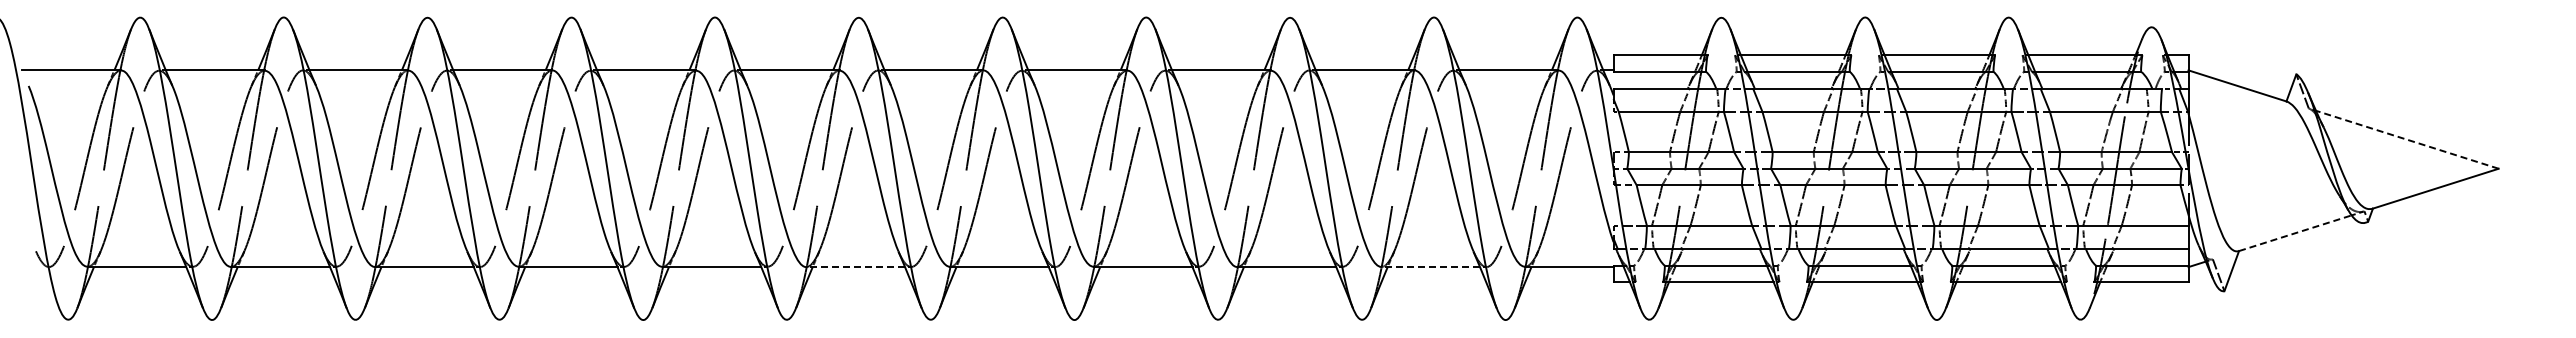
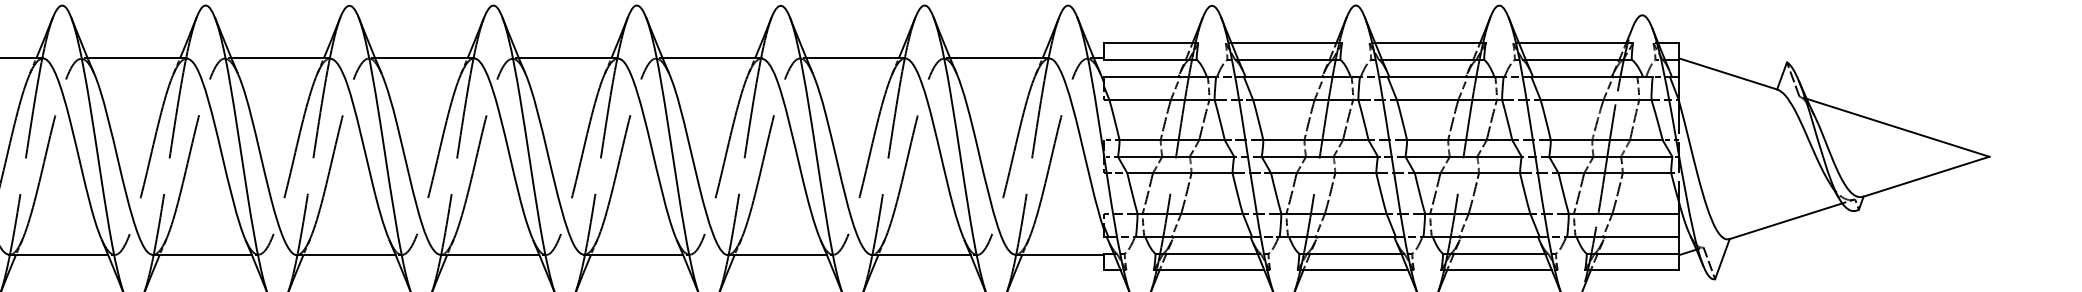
line: (2407, 139) -> (1898, 127), dashed -> solid
line: (2295, 233) -> (1786, 221), dashed -> solid
line: (855, 267) -> (346, 255), dashed -> solid
line: (1430, 267) -> (921, 255), dashed -> solid

